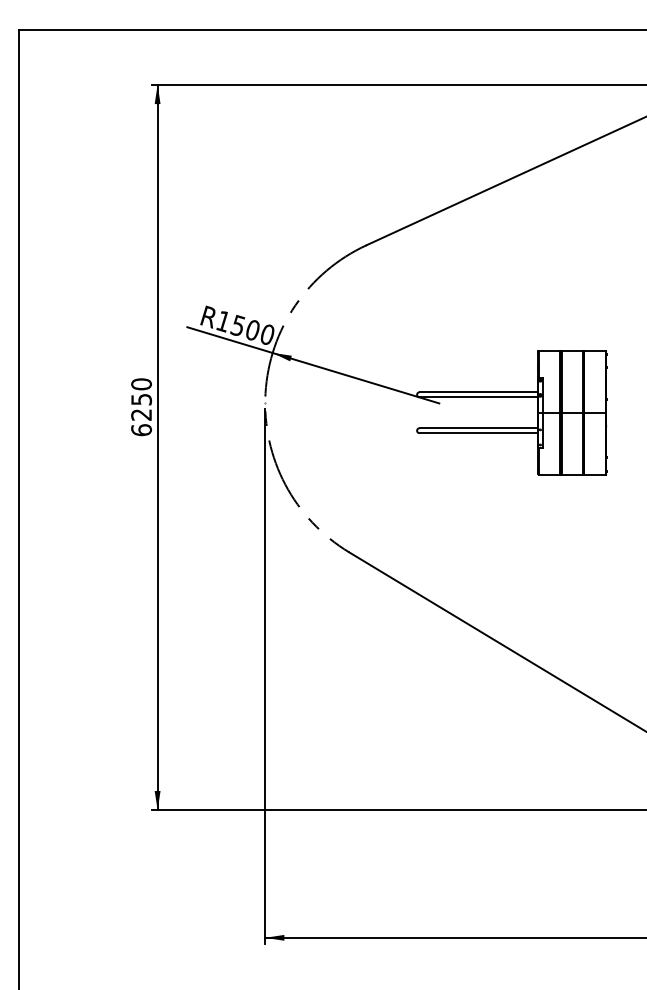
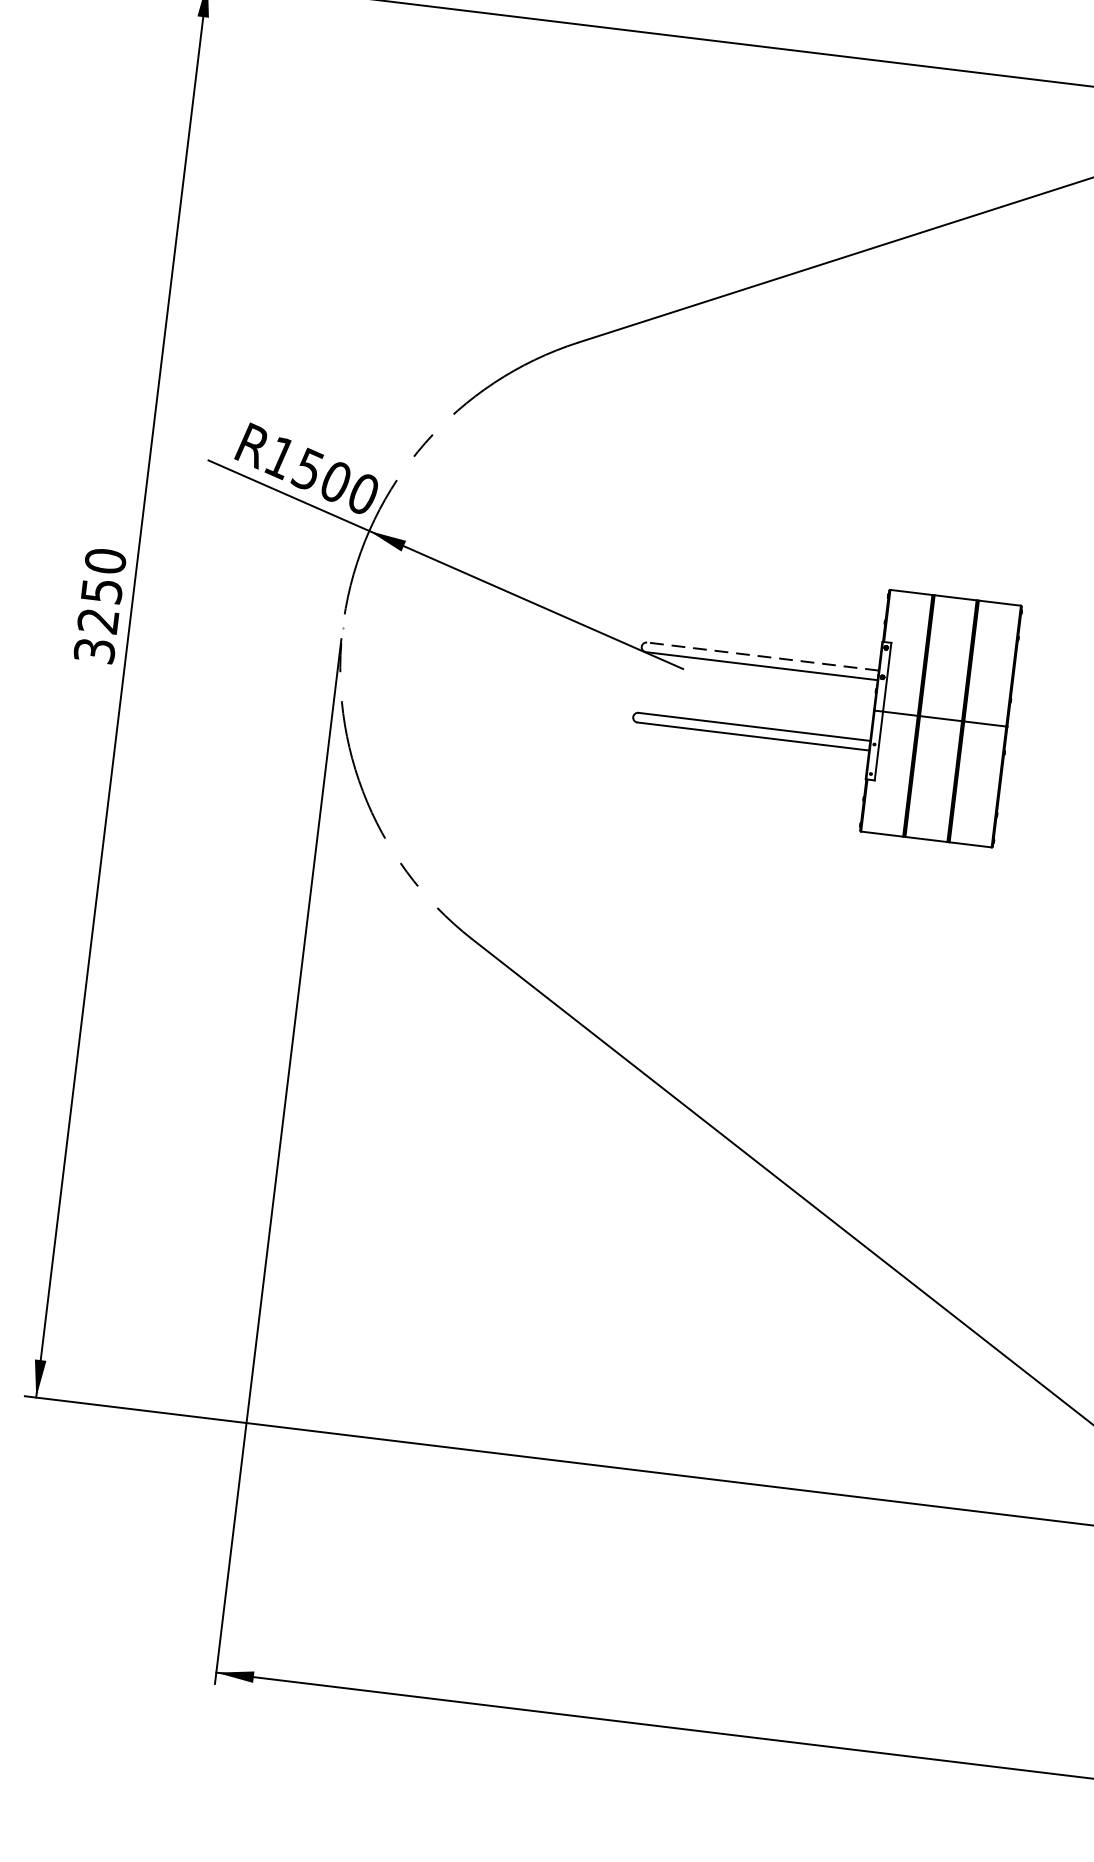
line: (478, 392) -> (762, 656), solid -> dashed
text: (141, 430) -> (94, 651), 6250 -> 3250

